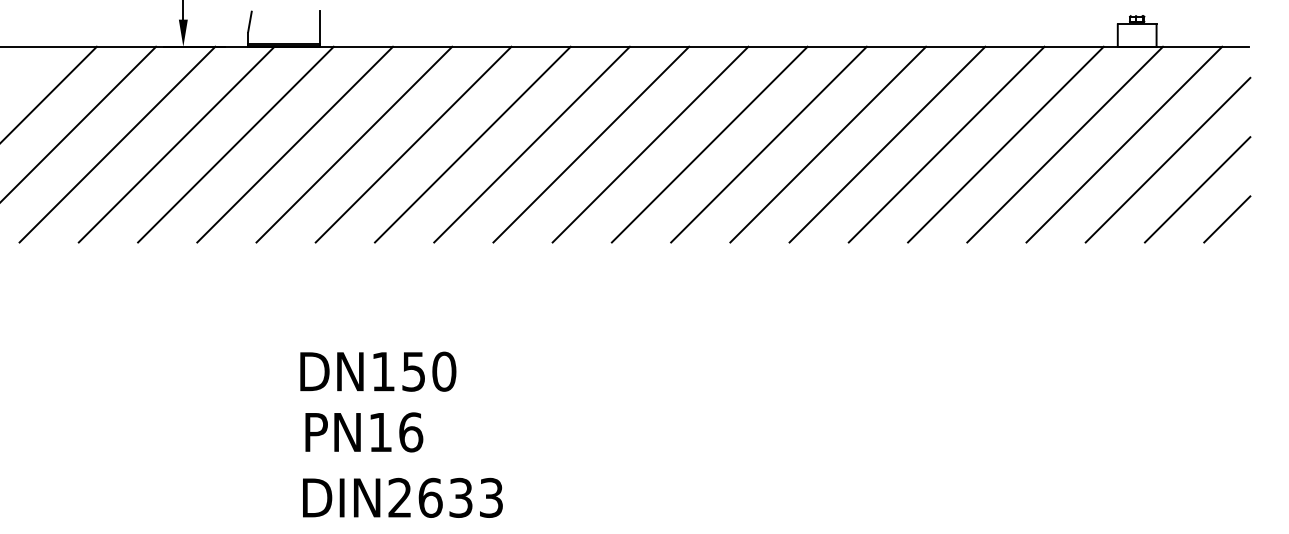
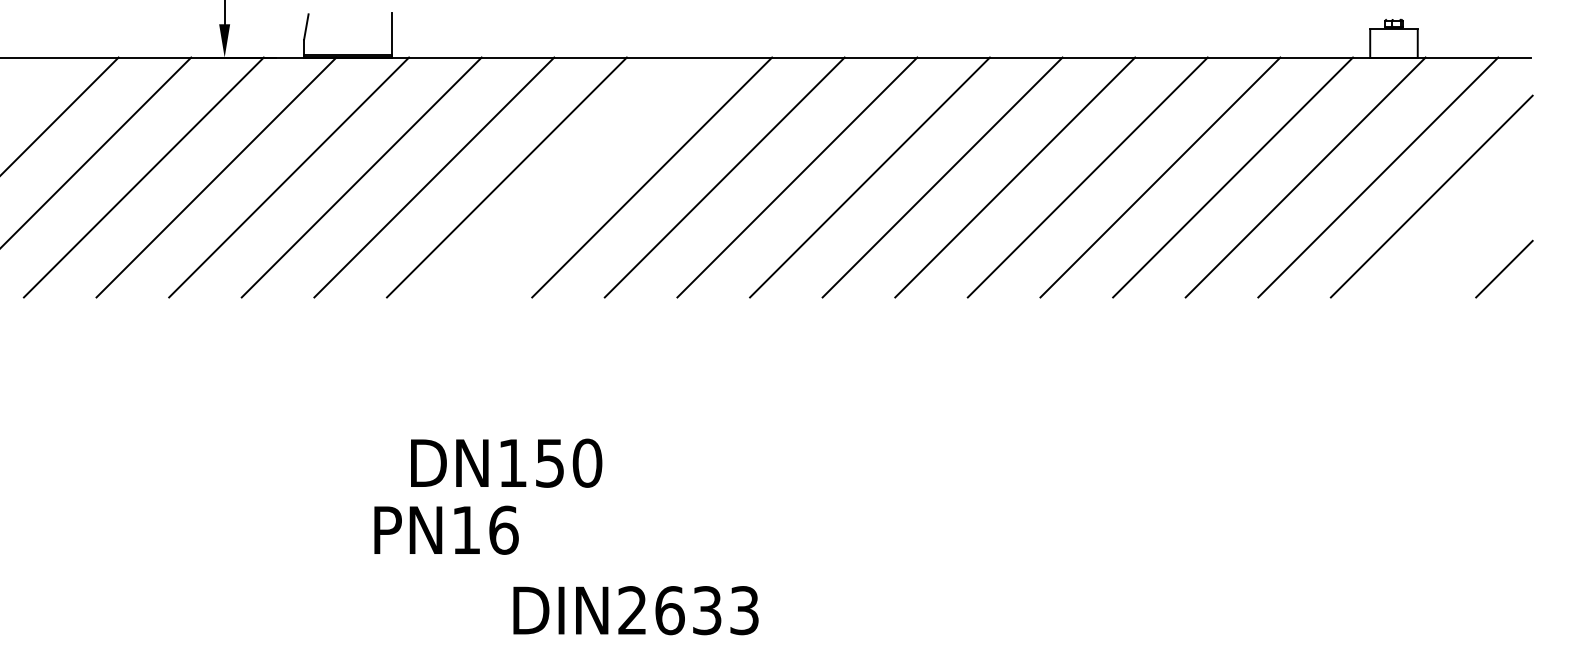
line: (472, 144) -> (579, 177), removed
line: (1197, 189) -> (1467, 232), removed
text: (378, 371) -> (506, 462), moved
text: (402, 497) -> (635, 610), moved

